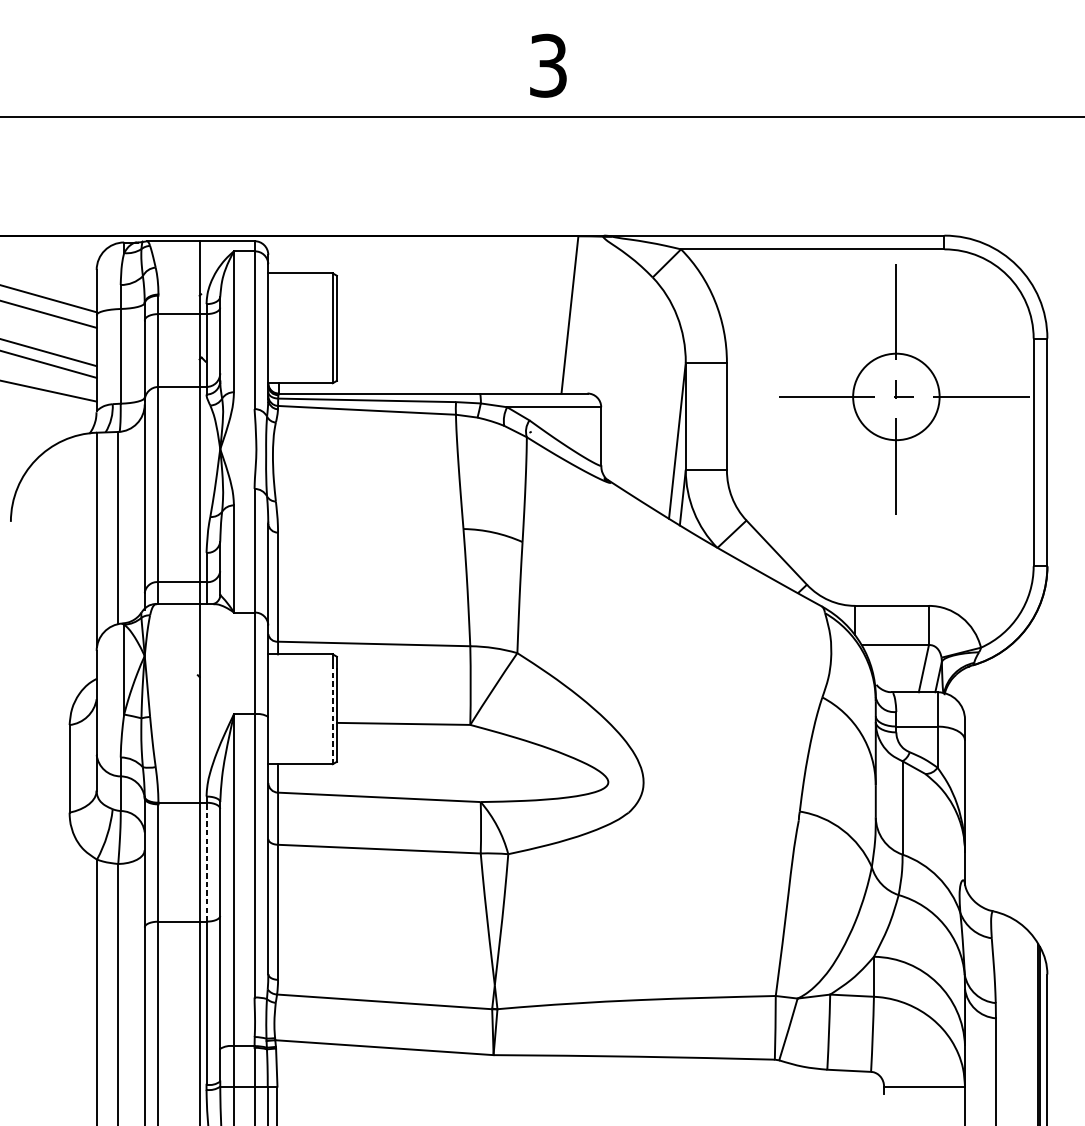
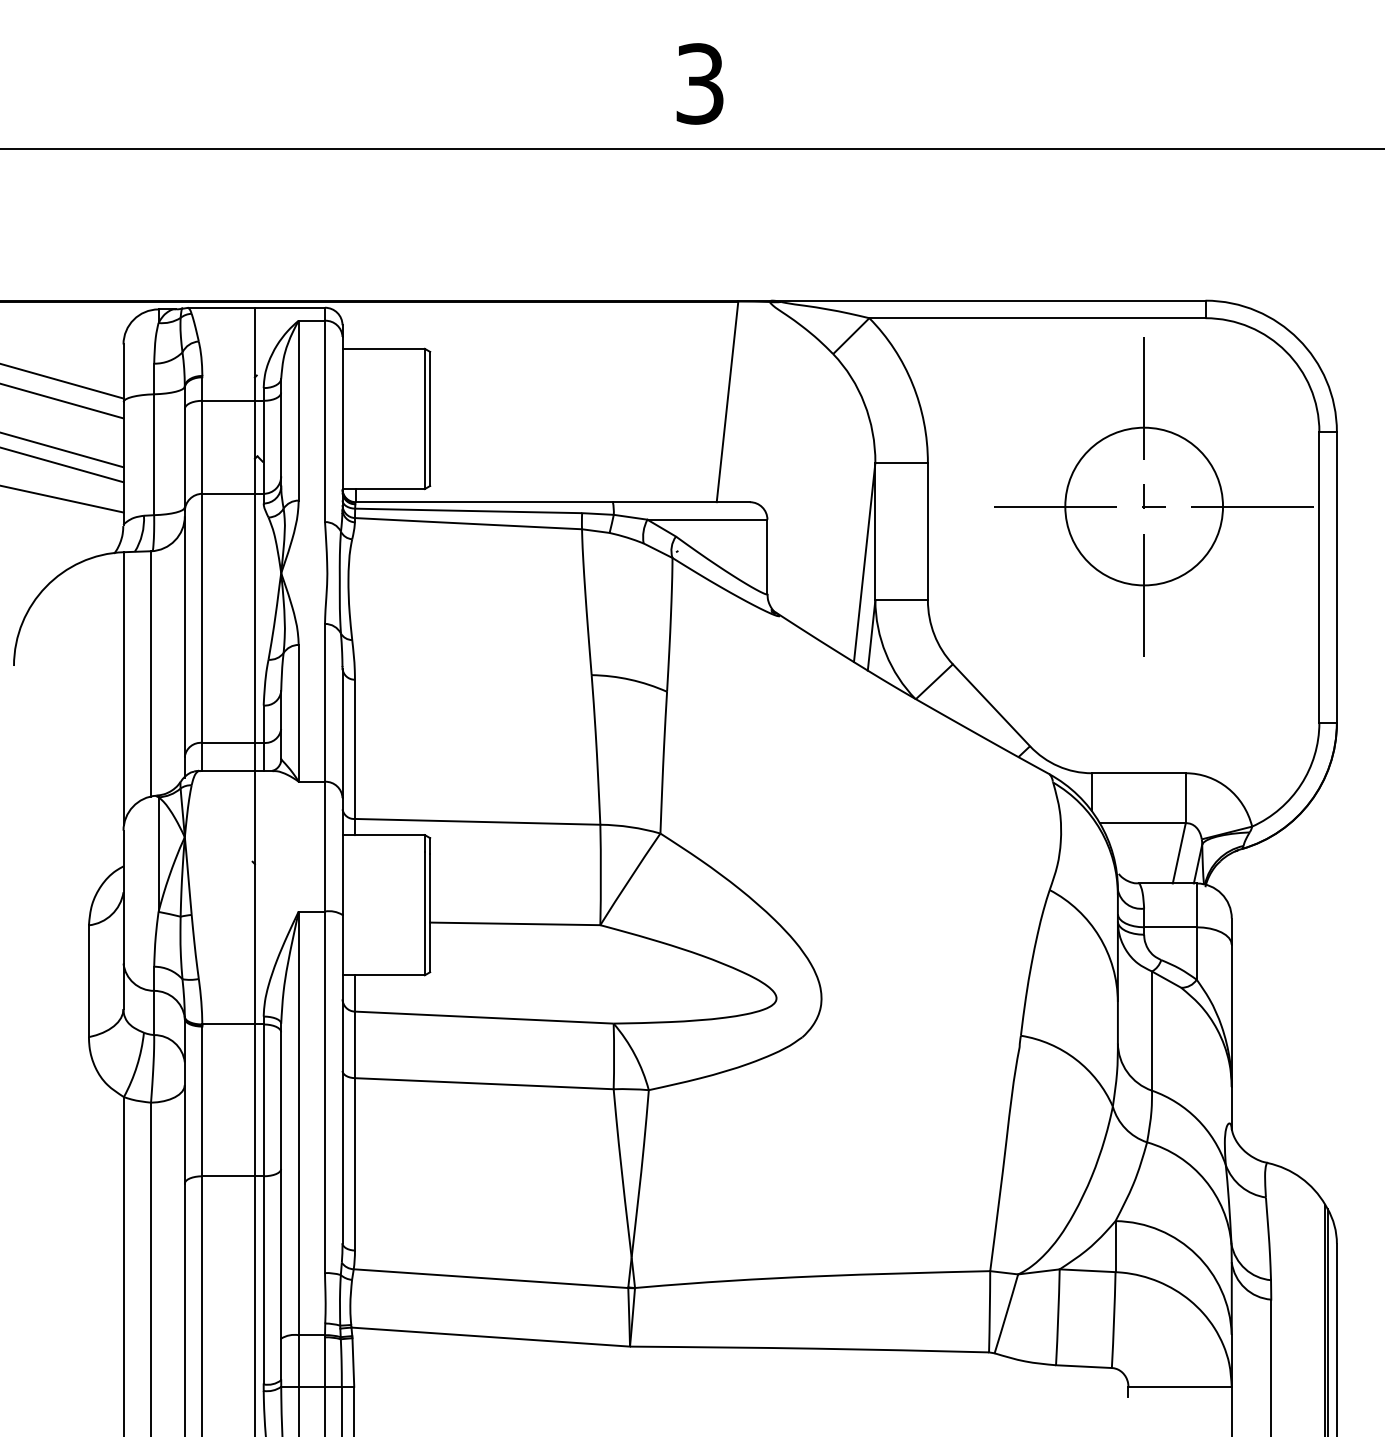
circle: (896, 396) -> (1144, 506), size x1.43
line: (332, 715) -> (424, 913), dashed -> solid
line: (206, 862) -> (263, 1100), dashed -> solid

